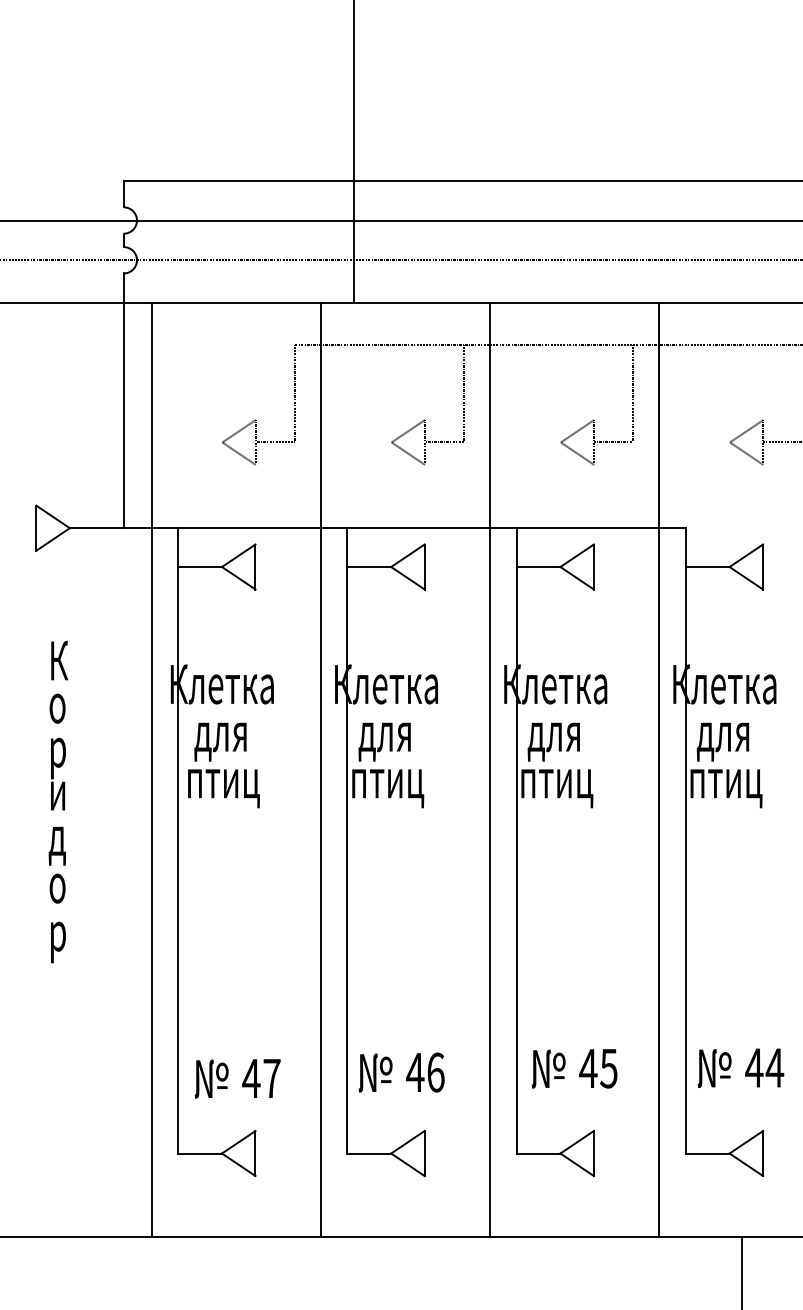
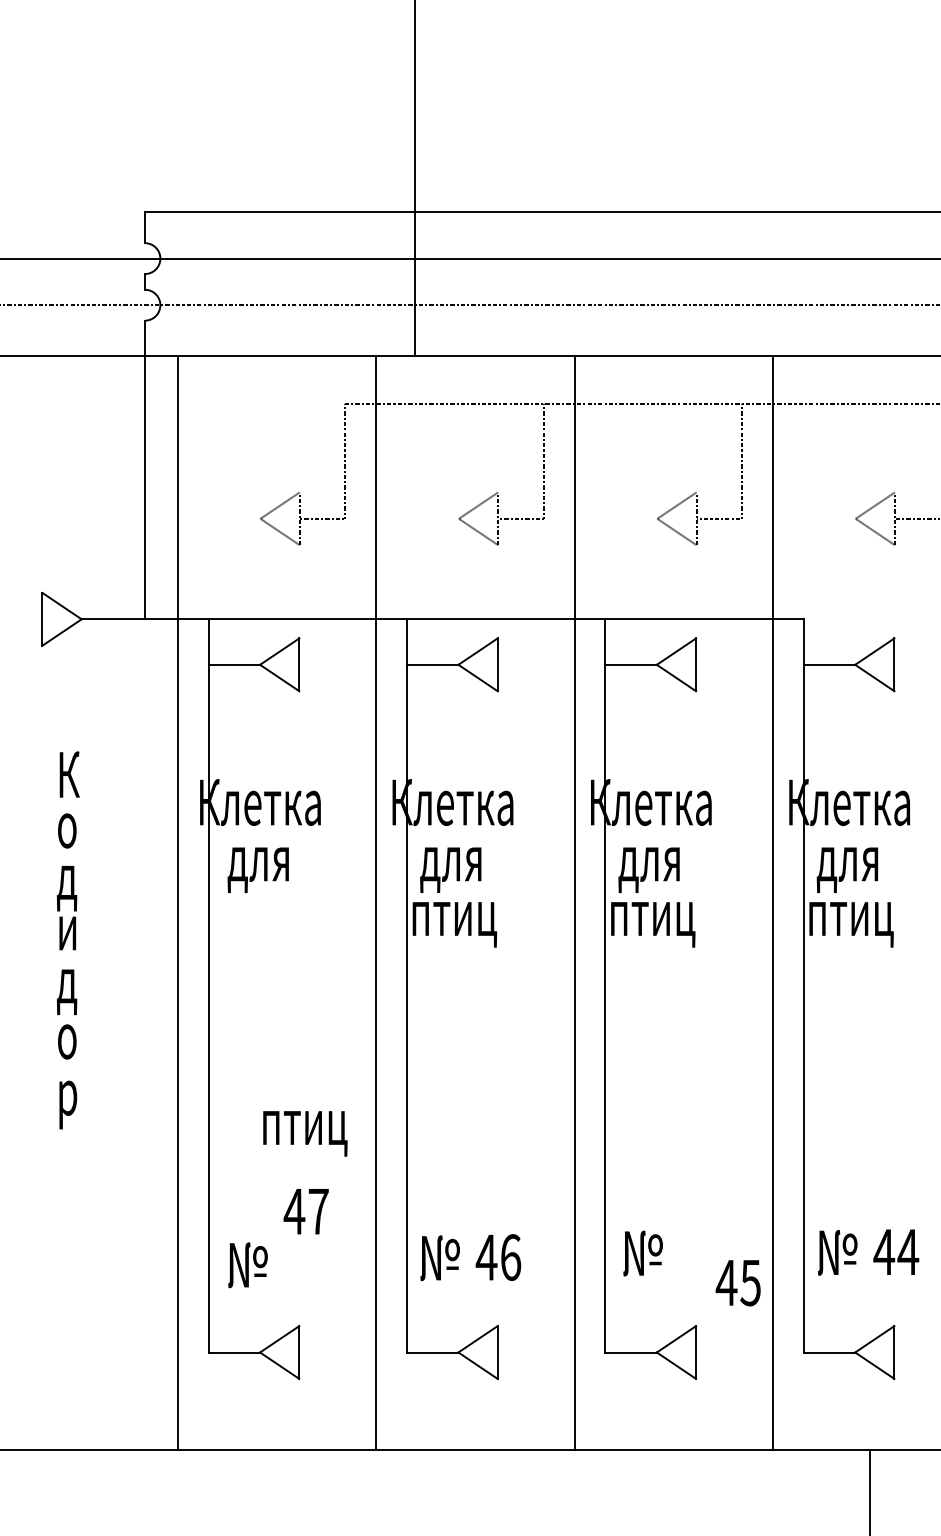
text: (56, 758) -> (66, 889), р -> д
text: (224, 788) -> (305, 1133), moved
text: (597, 1069) -> (737, 1283), moved
text: (260, 1078) -> (305, 1211), moved

